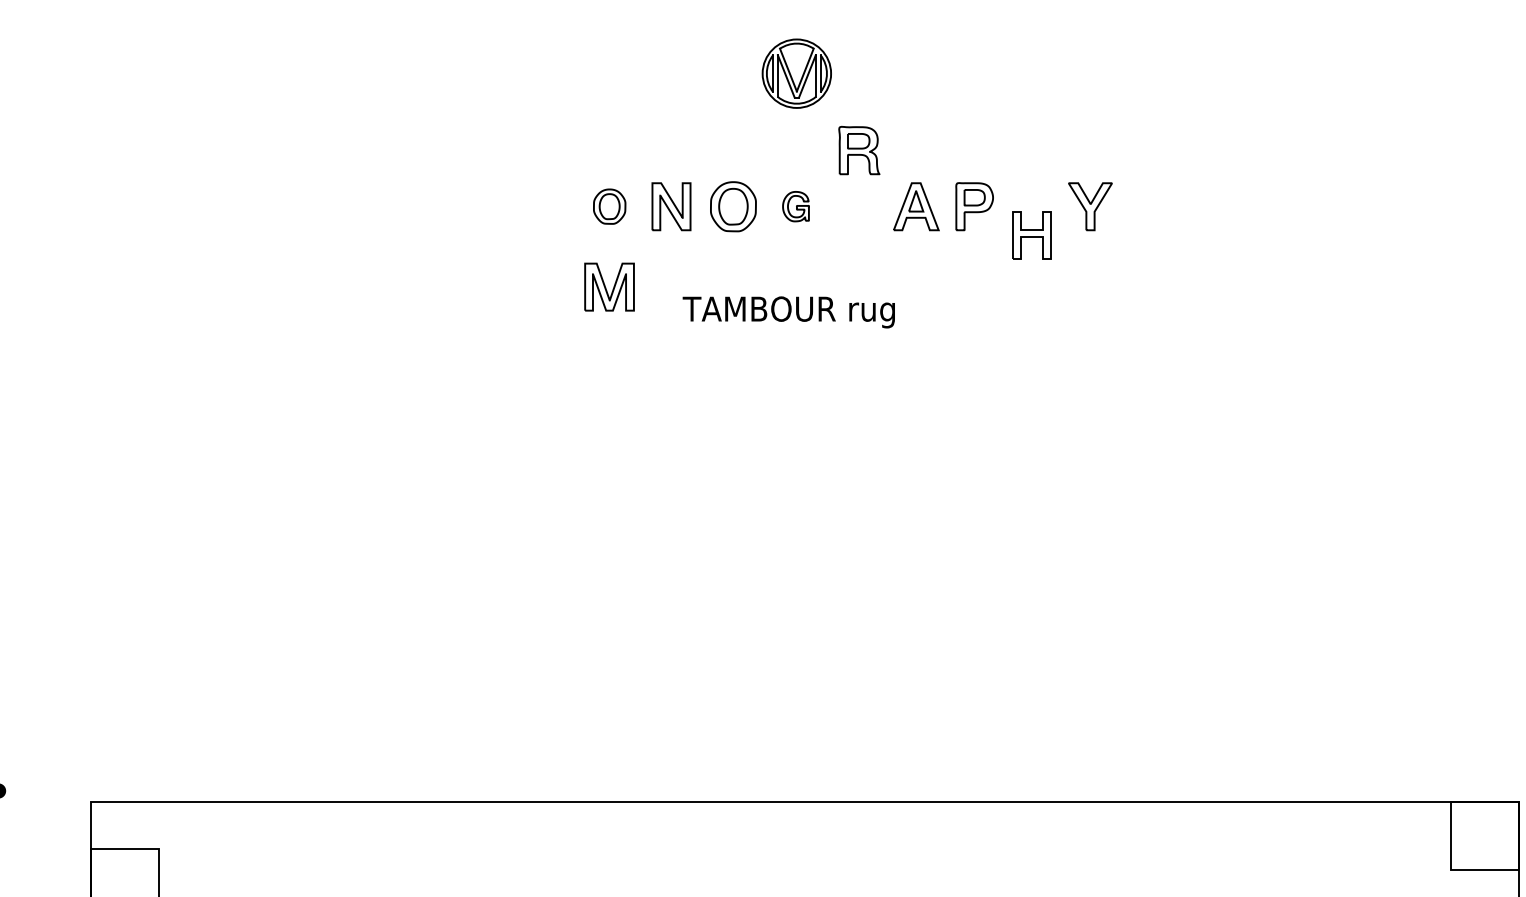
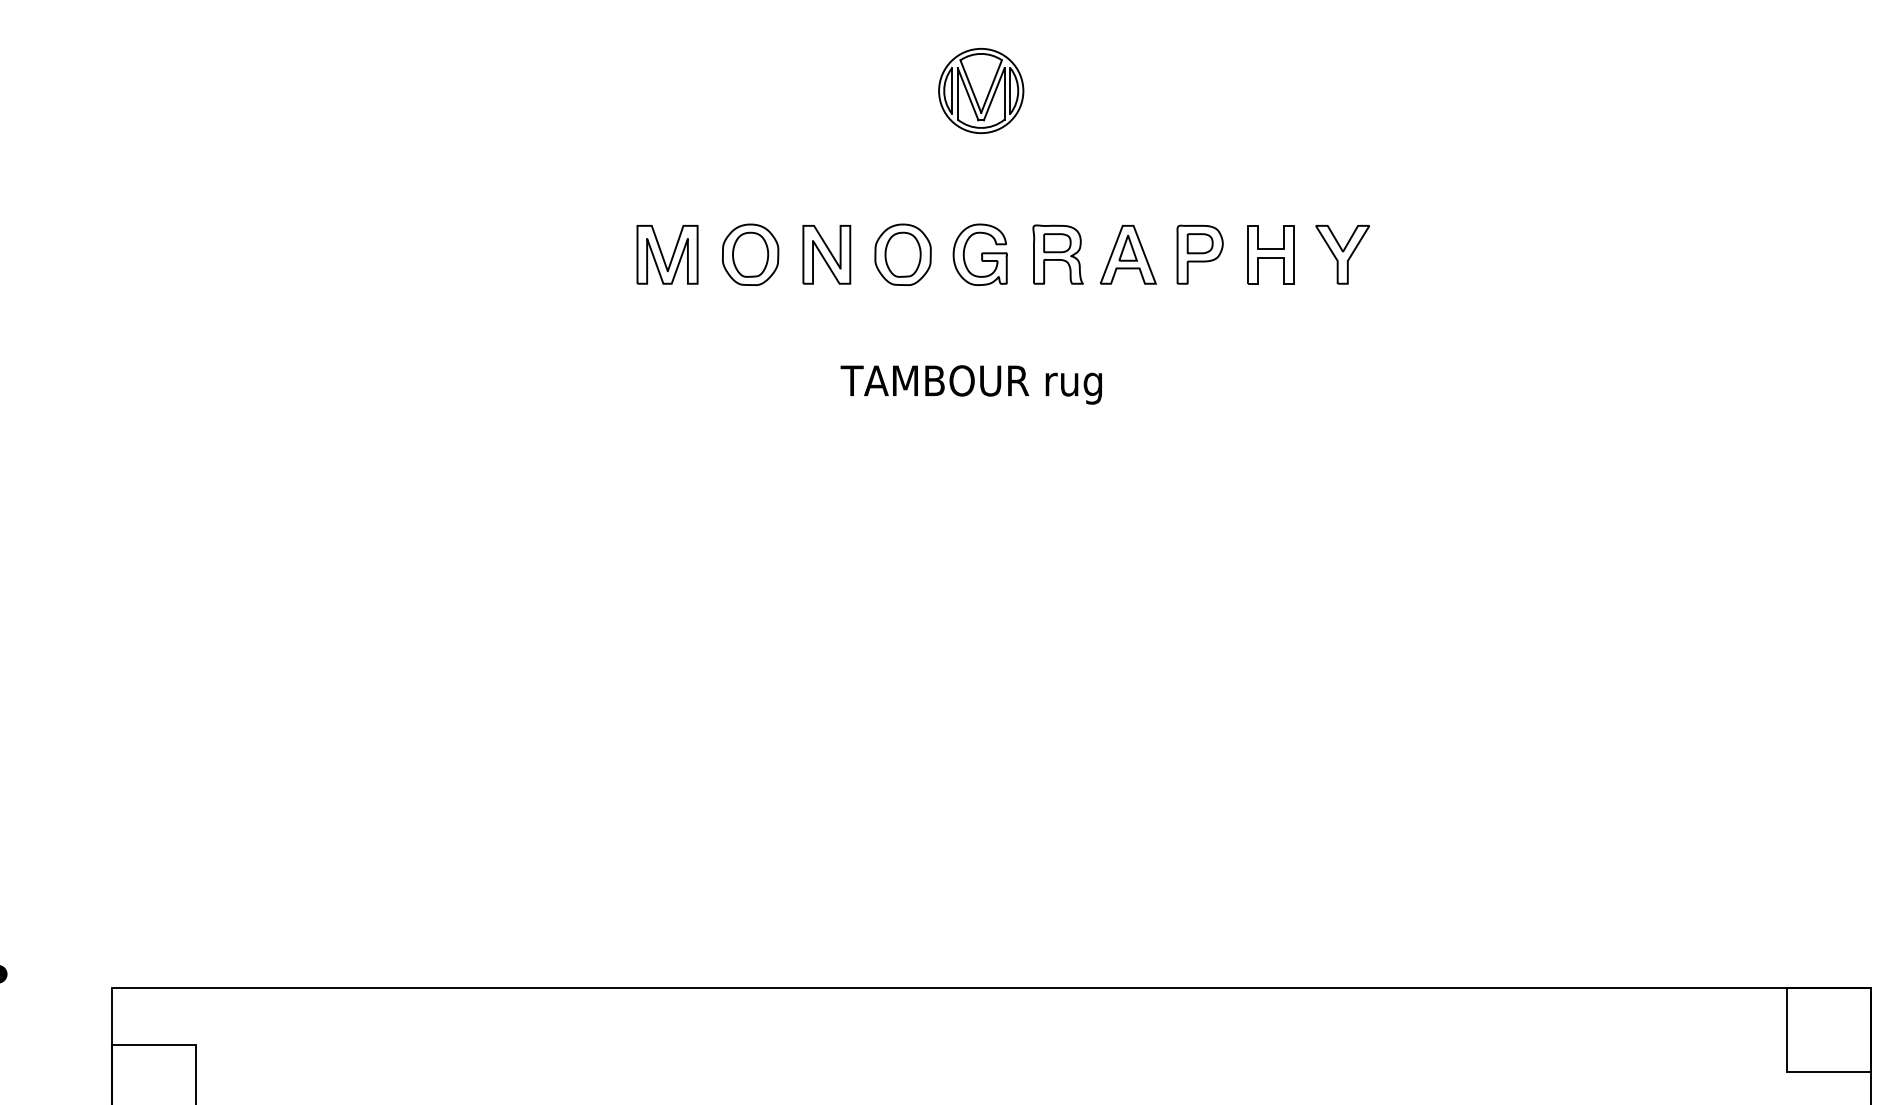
part: (858, 150) -> (1057, 254), moved
part: (609, 206) -> (750, 254), size x1.43
part: (795, 206) -> (979, 254), size x1.67
part: (1031, 234) -> (1270, 254), moved
part: (609, 286) -> (667, 254), moved

